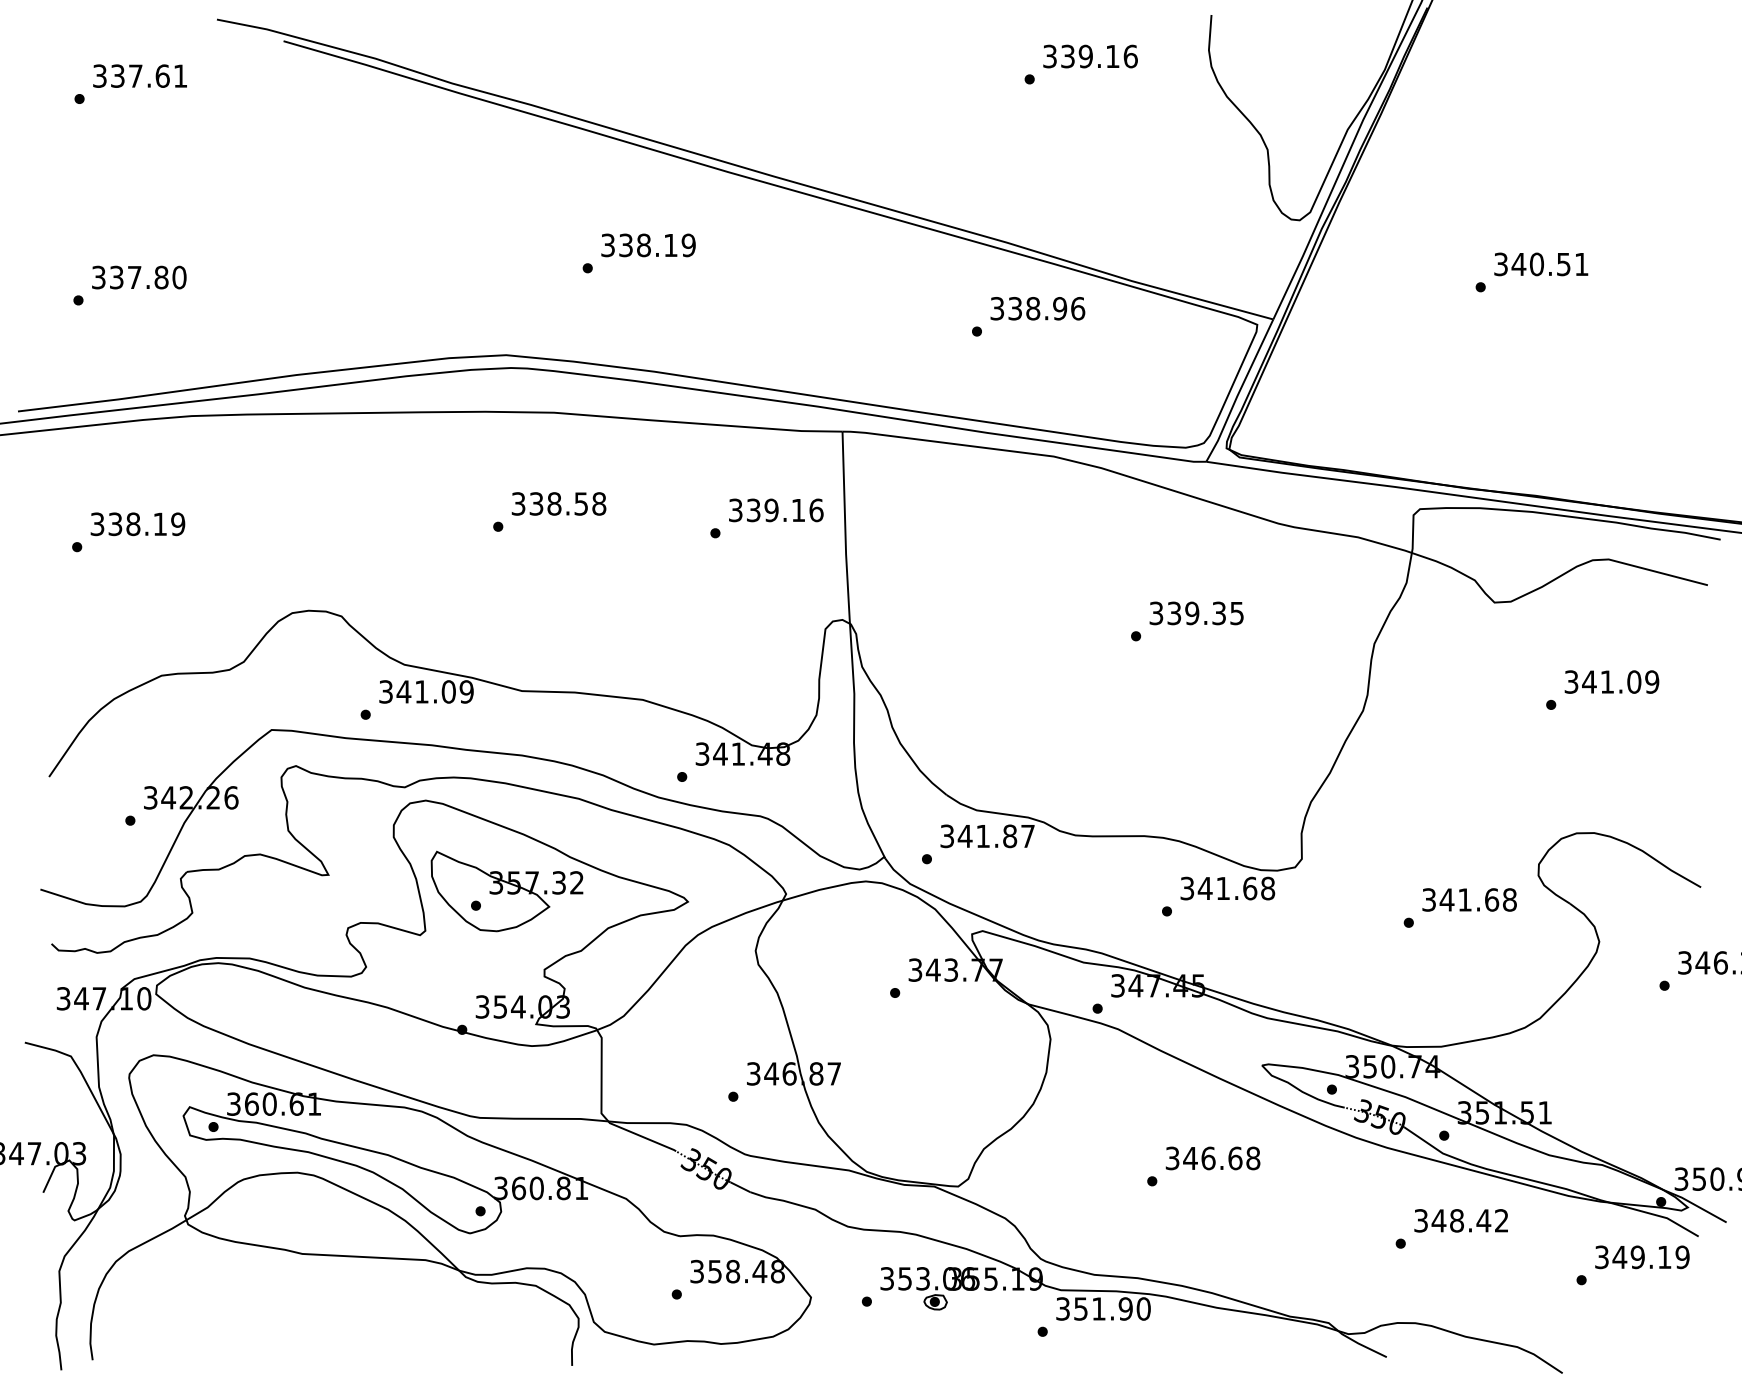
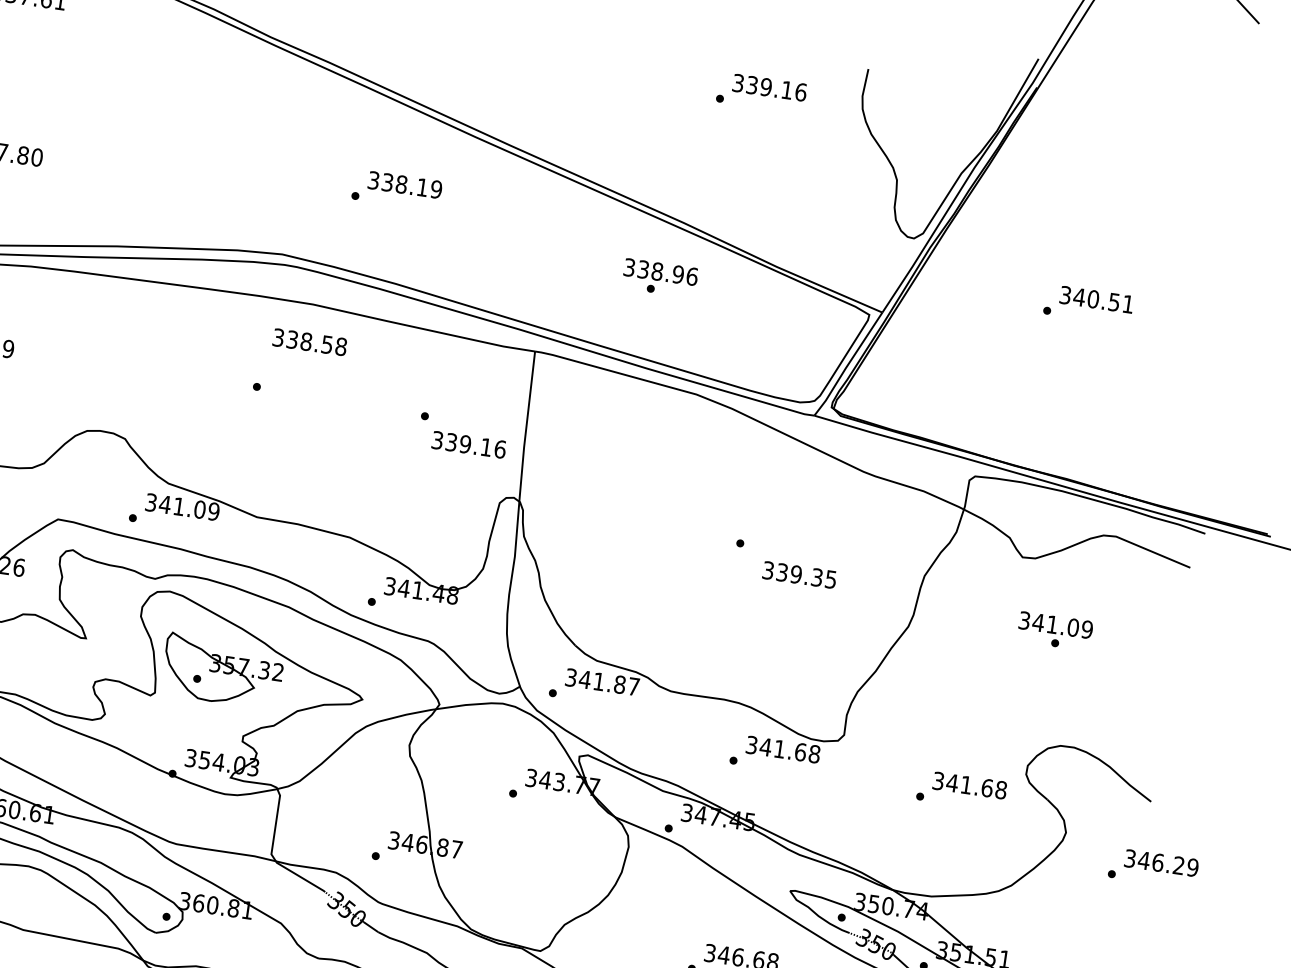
text: (1037, 308) -> (660, 271), moved
text: (558, 503) -> (309, 341), moved
text: (776, 510) -> (469, 445), moved
text: (1196, 613) -> (799, 575), moved
text: (1611, 681) -> (1055, 624), moved

